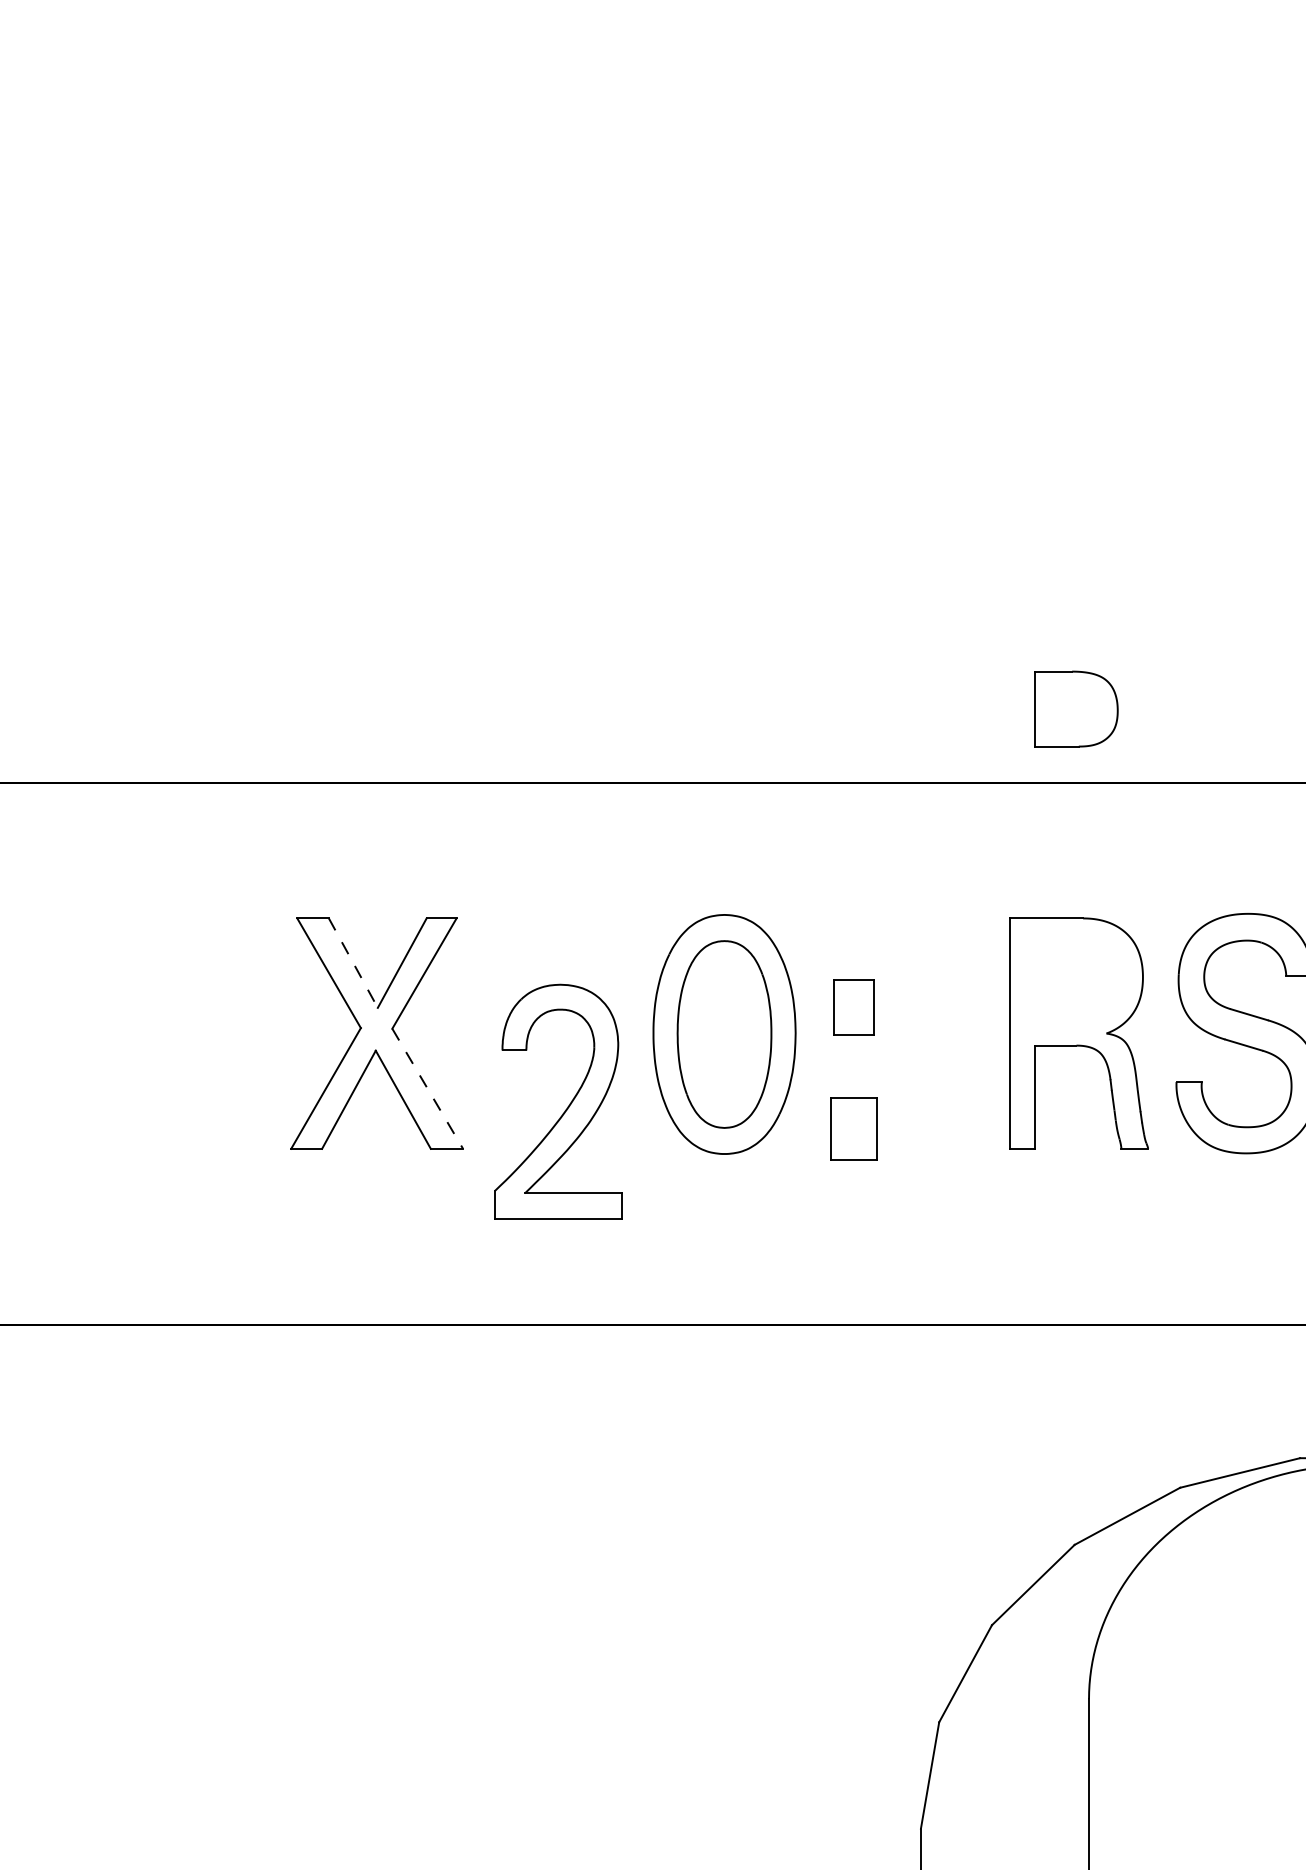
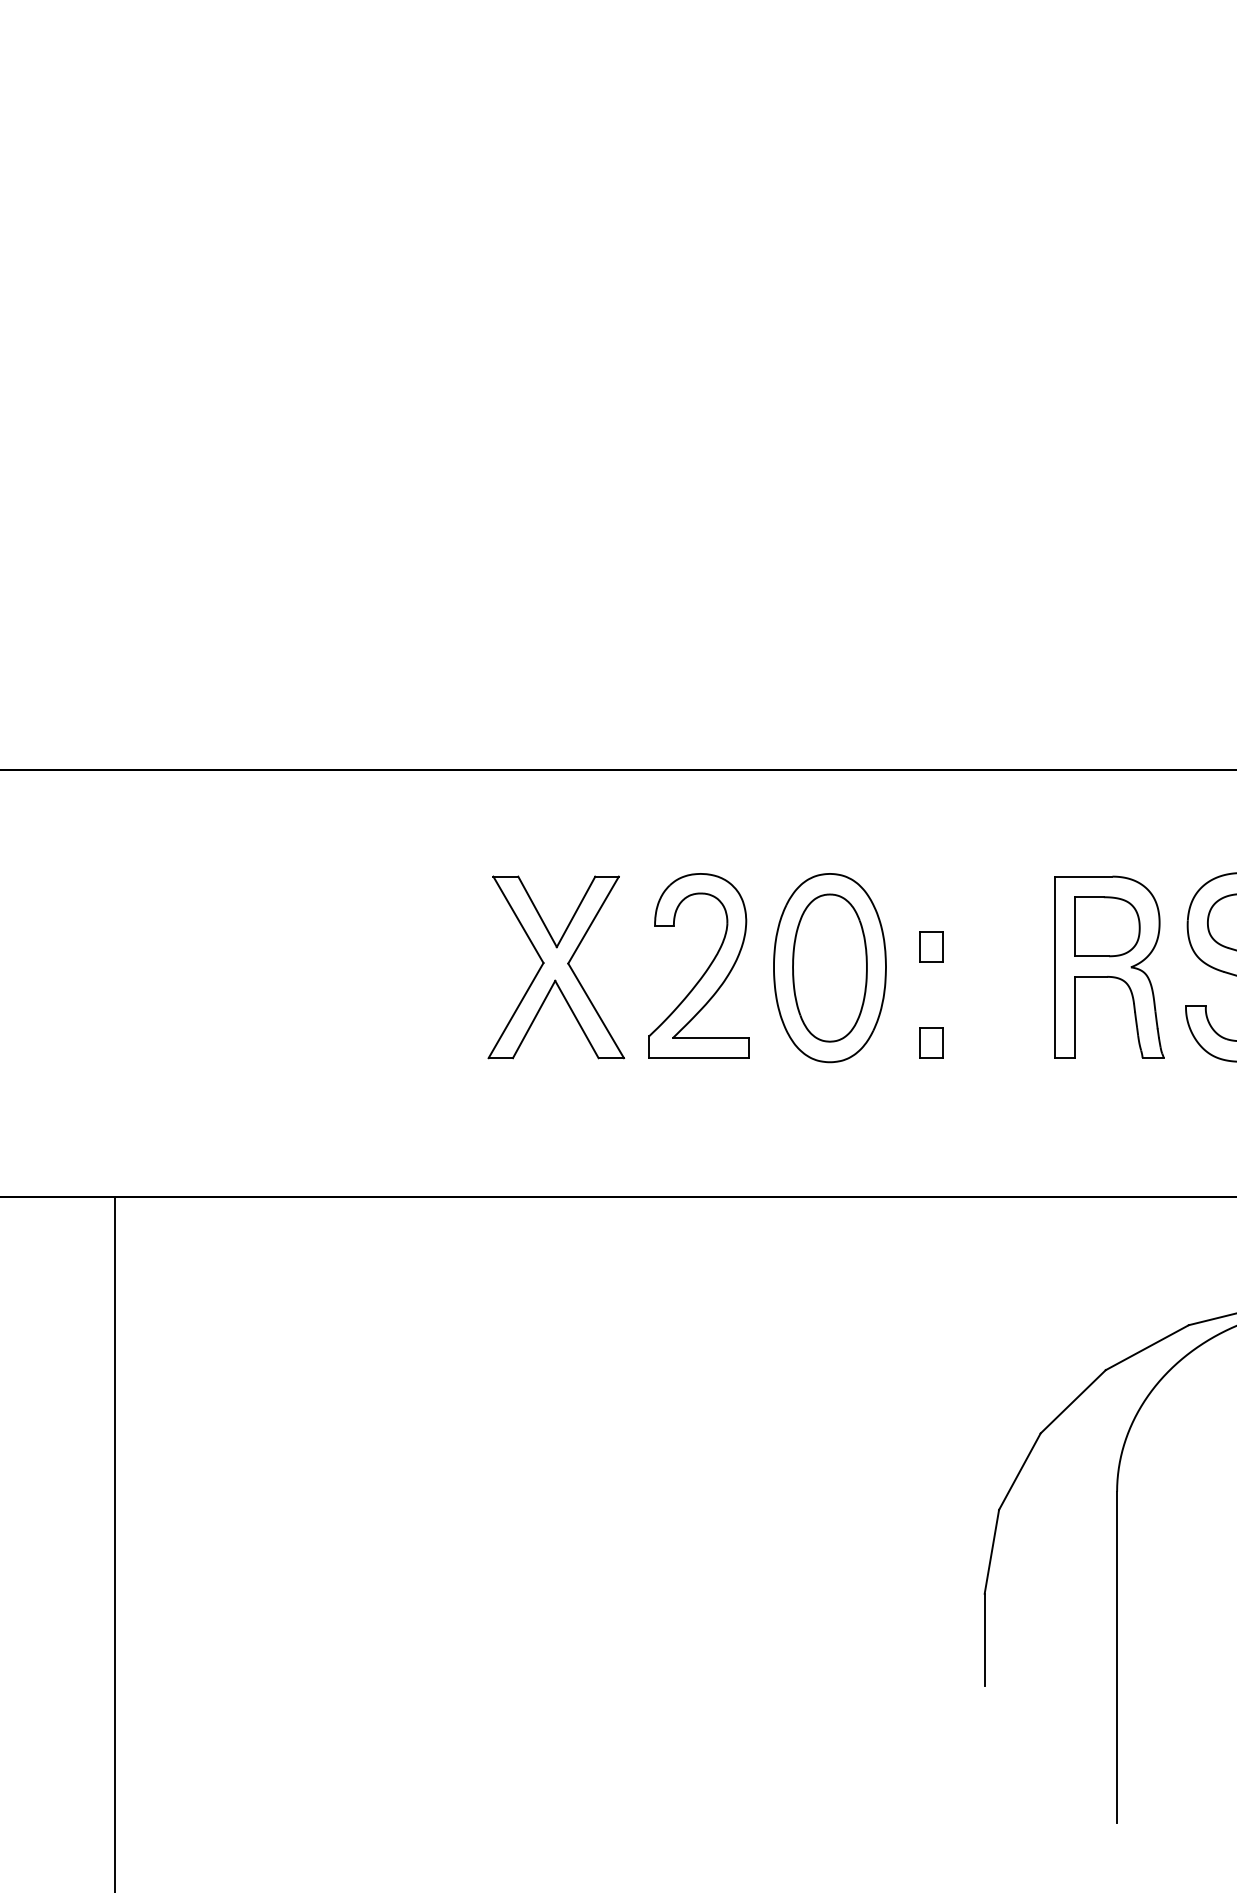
part: (1076, 708) -> (1107, 926), moved
line: (353, 963) -> (537, 912), dashed -> solid
part: (853, 1007) -> (931, 946), size x0.71
line: (428, 1088) -> (596, 1010), dashed -> solid
part: (566, 1107) -> (705, 970), moved
part: (853, 1128) -> (931, 1042), size x0.62

